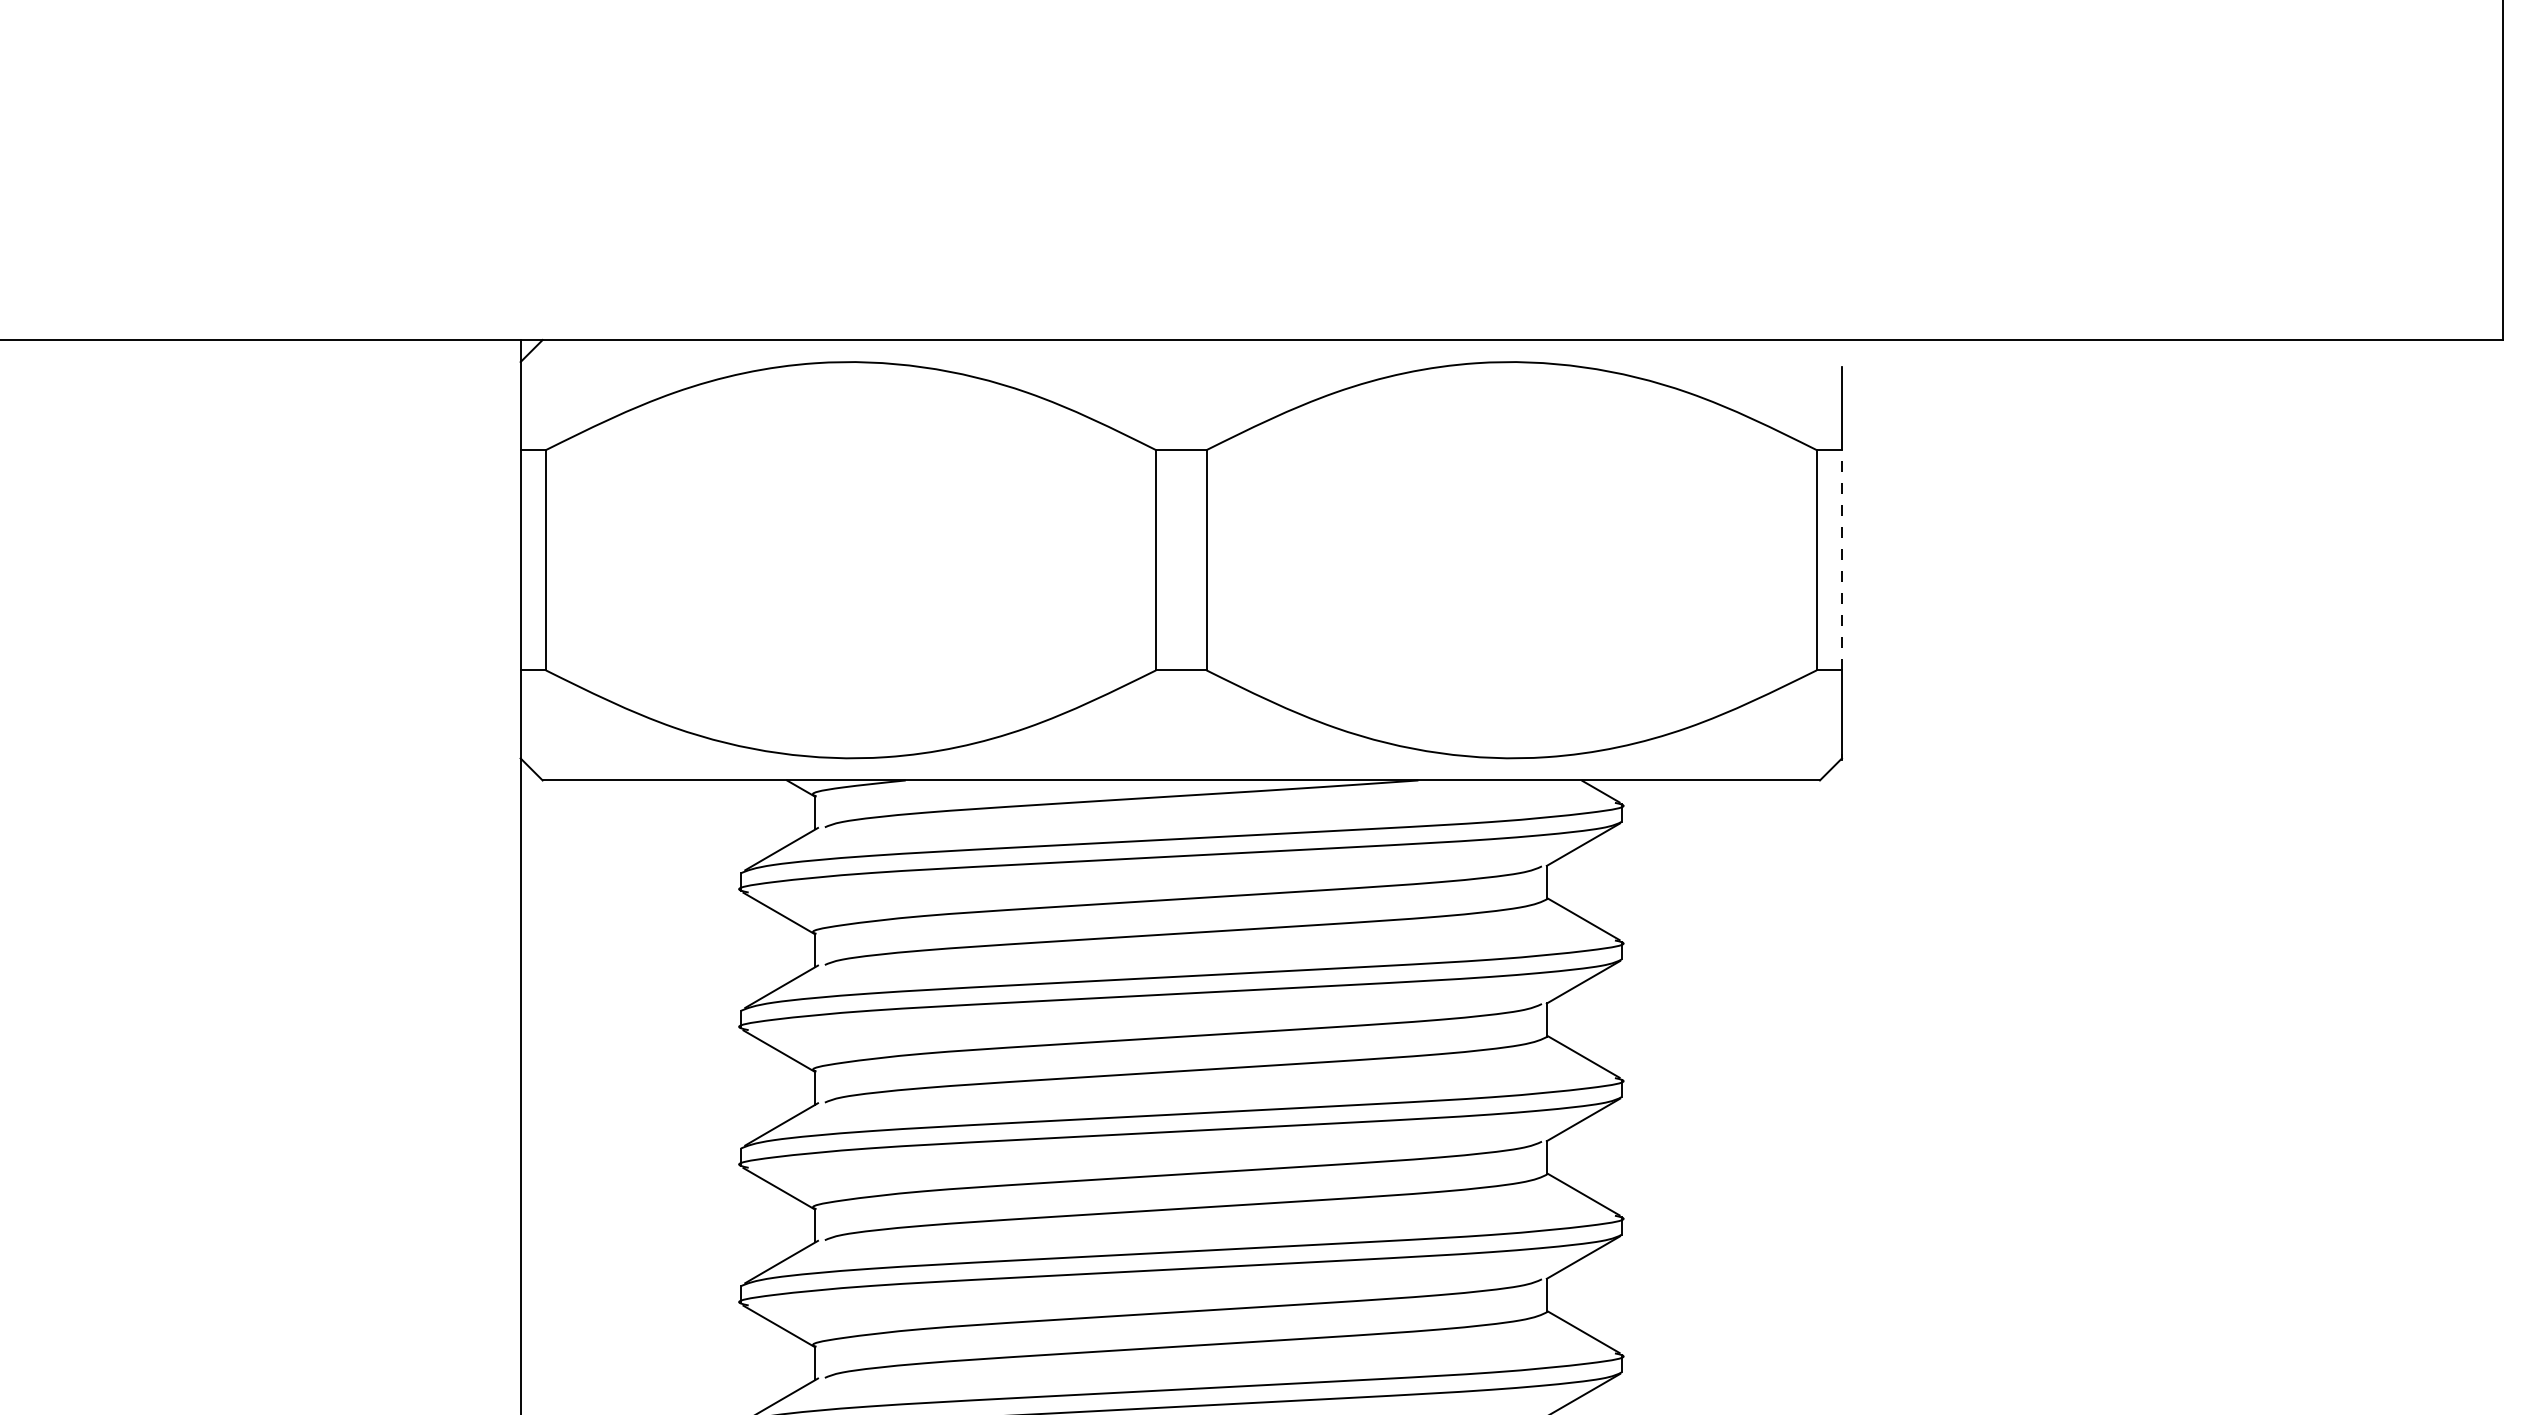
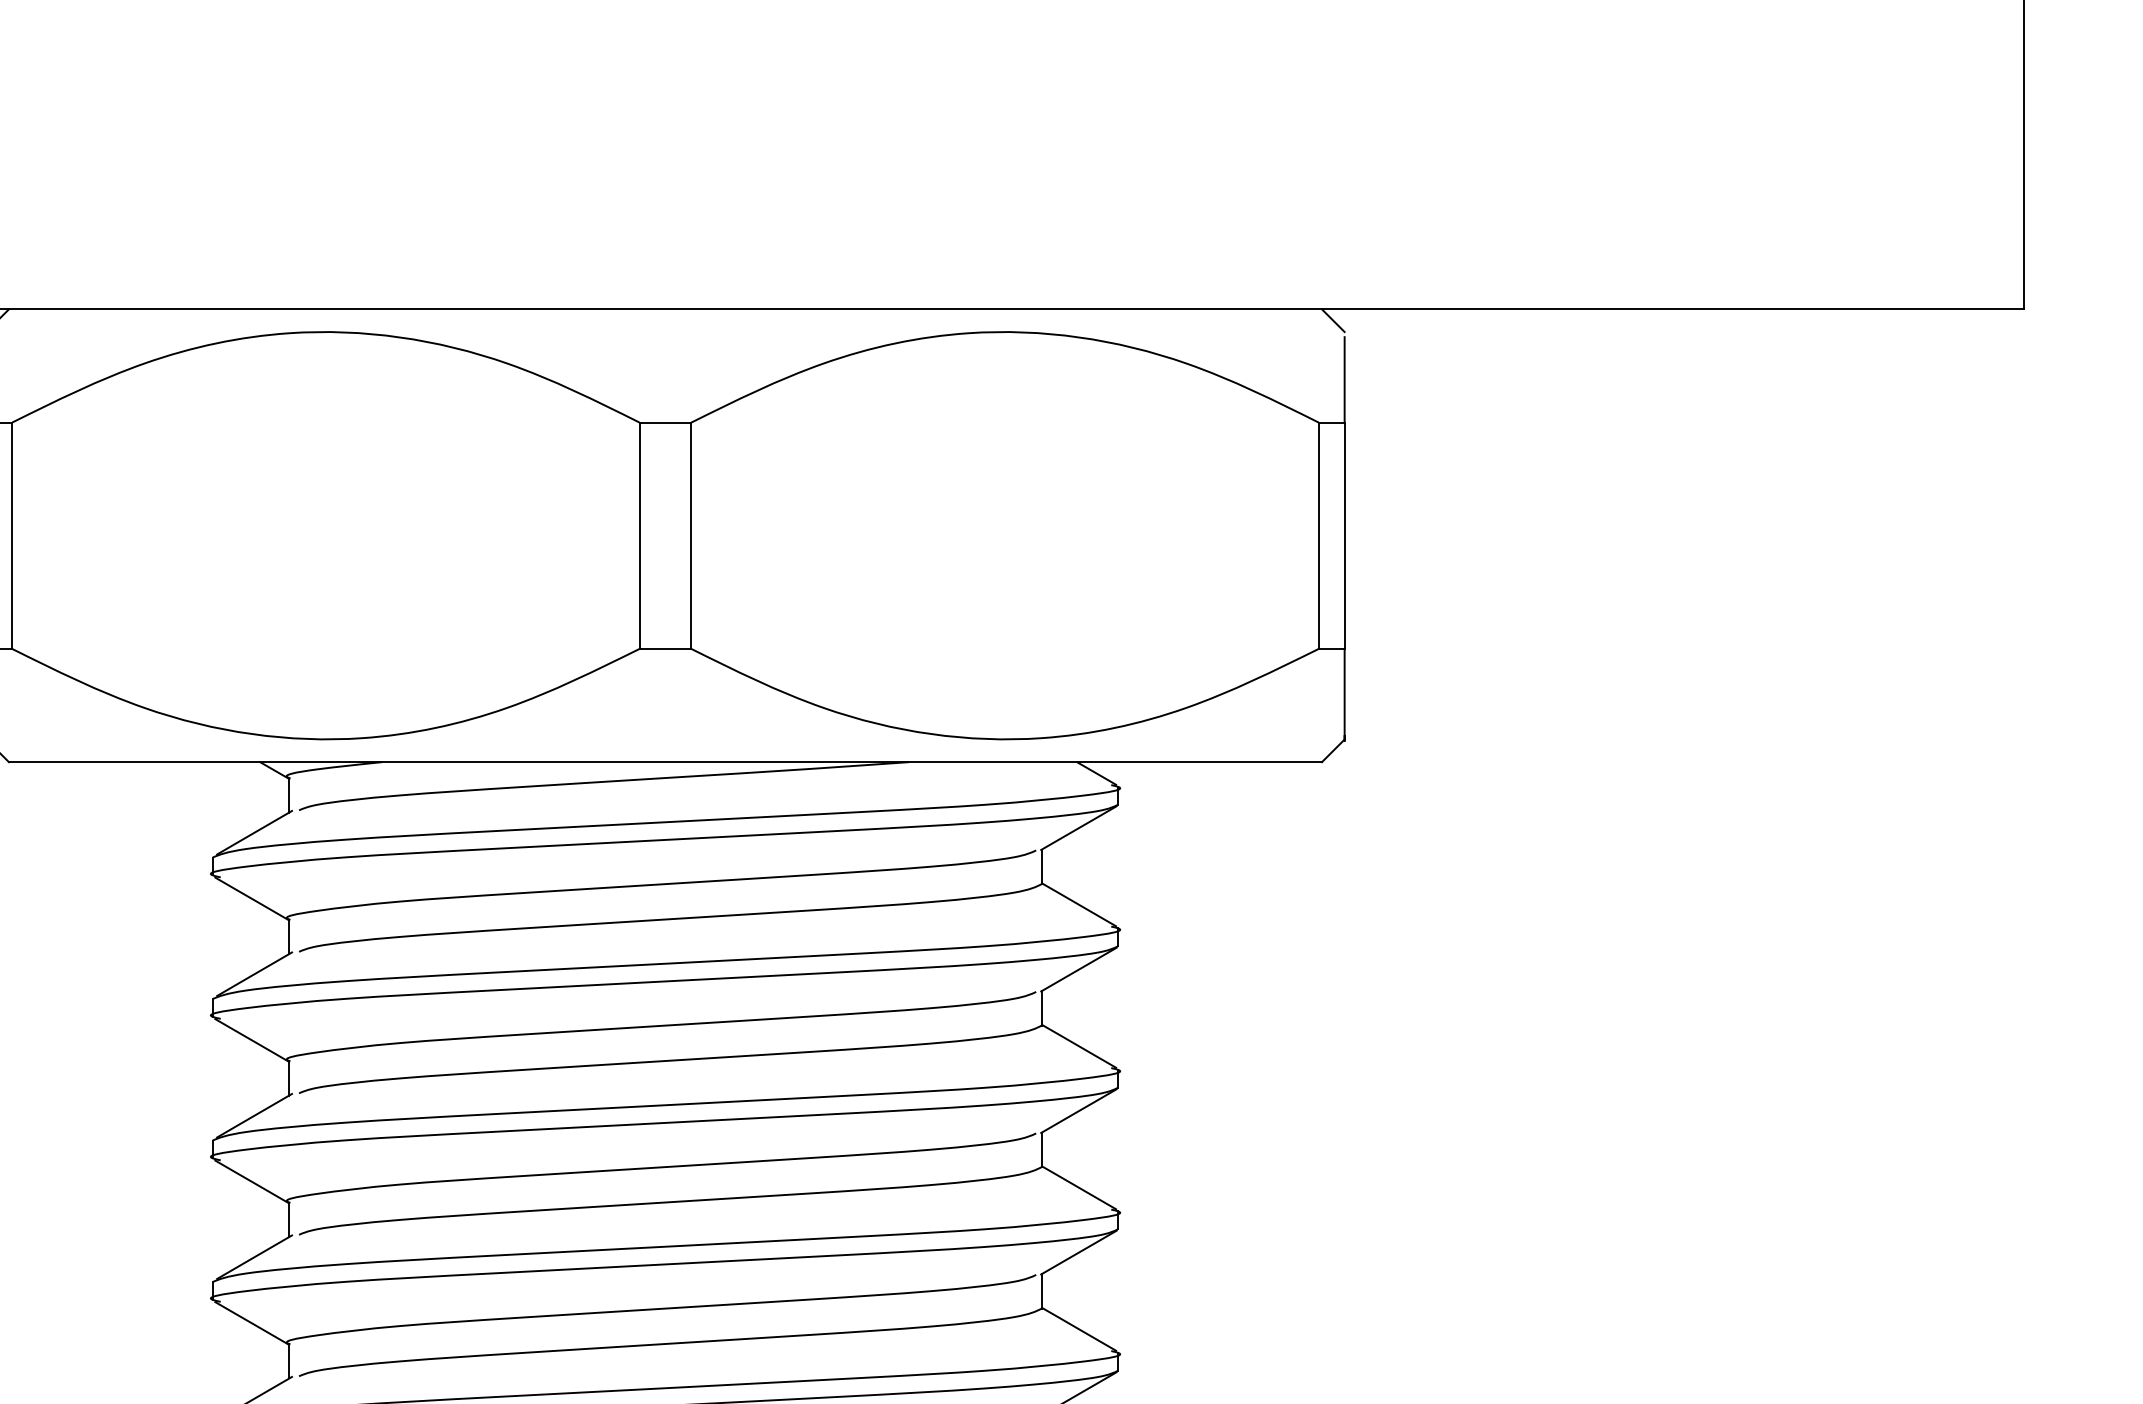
line: (1830, 351) -> (1332, 321), added
line: (1841, 559) -> (1344, 534), dashed -> solid

